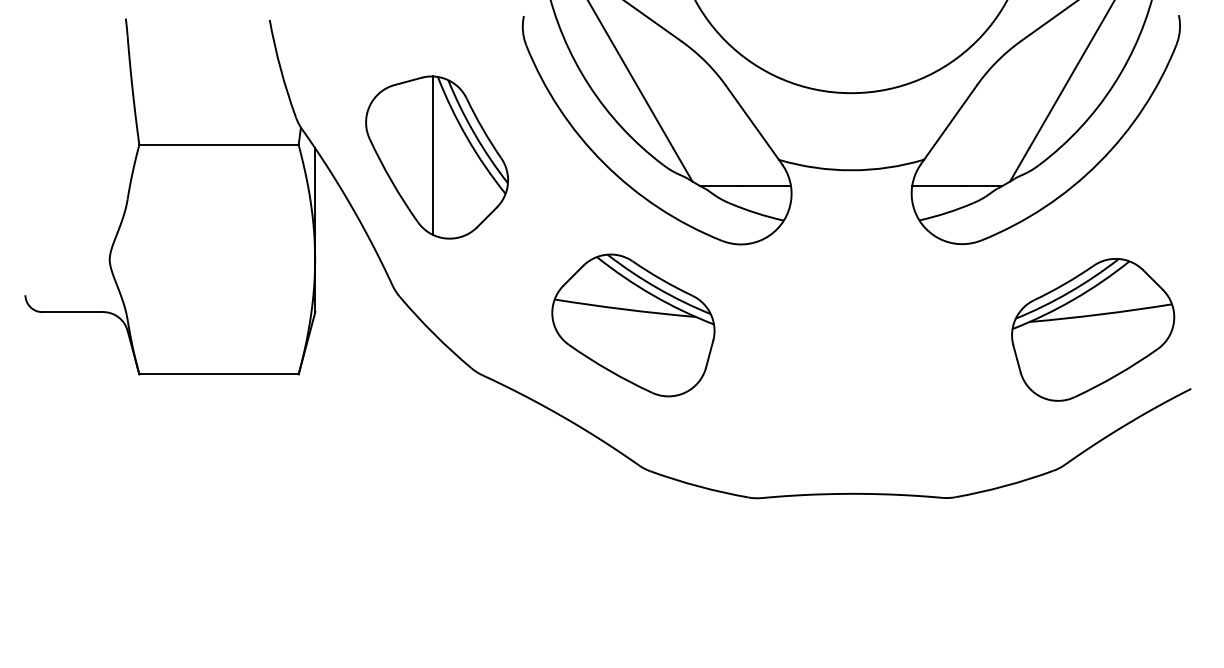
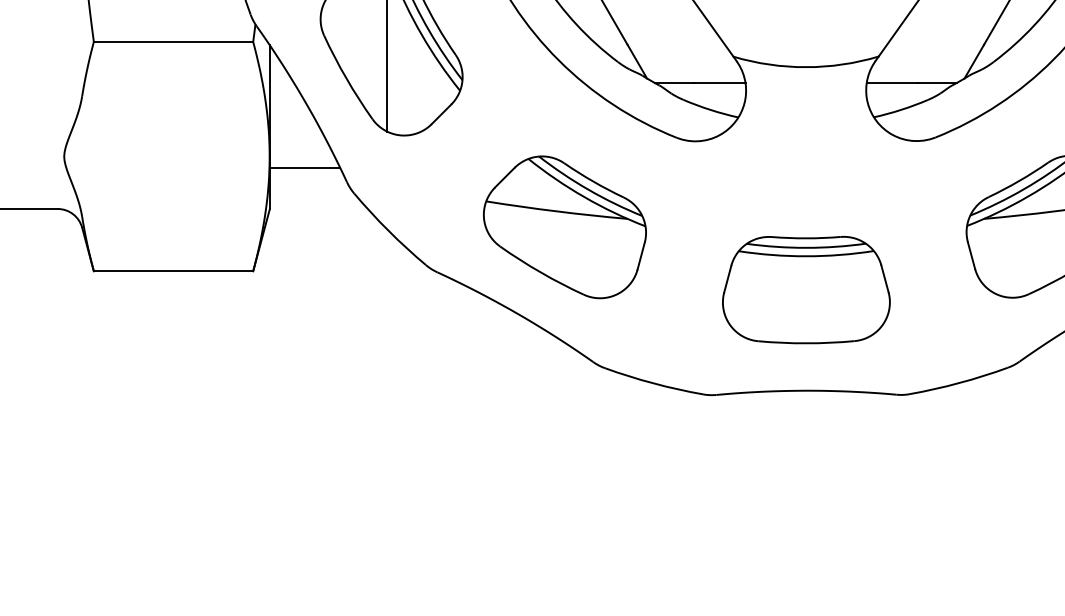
line: (350, 270) -> (305, 167), added
part: (633, 325) -> (565, 227), moved
part: (851, 393) -> (806, 290), added

